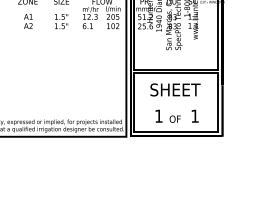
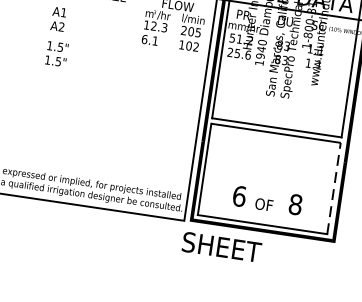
text: (61, 21) -> (56, 53), moved
text: (175, 89) -> (221, 246), moved
line: (217, 101) -> (333, 186), solid -> dashed
text: (158, 115) -> (239, 195), 1 -> 6
text: (195, 115) -> (296, 203), 1 -> 8

